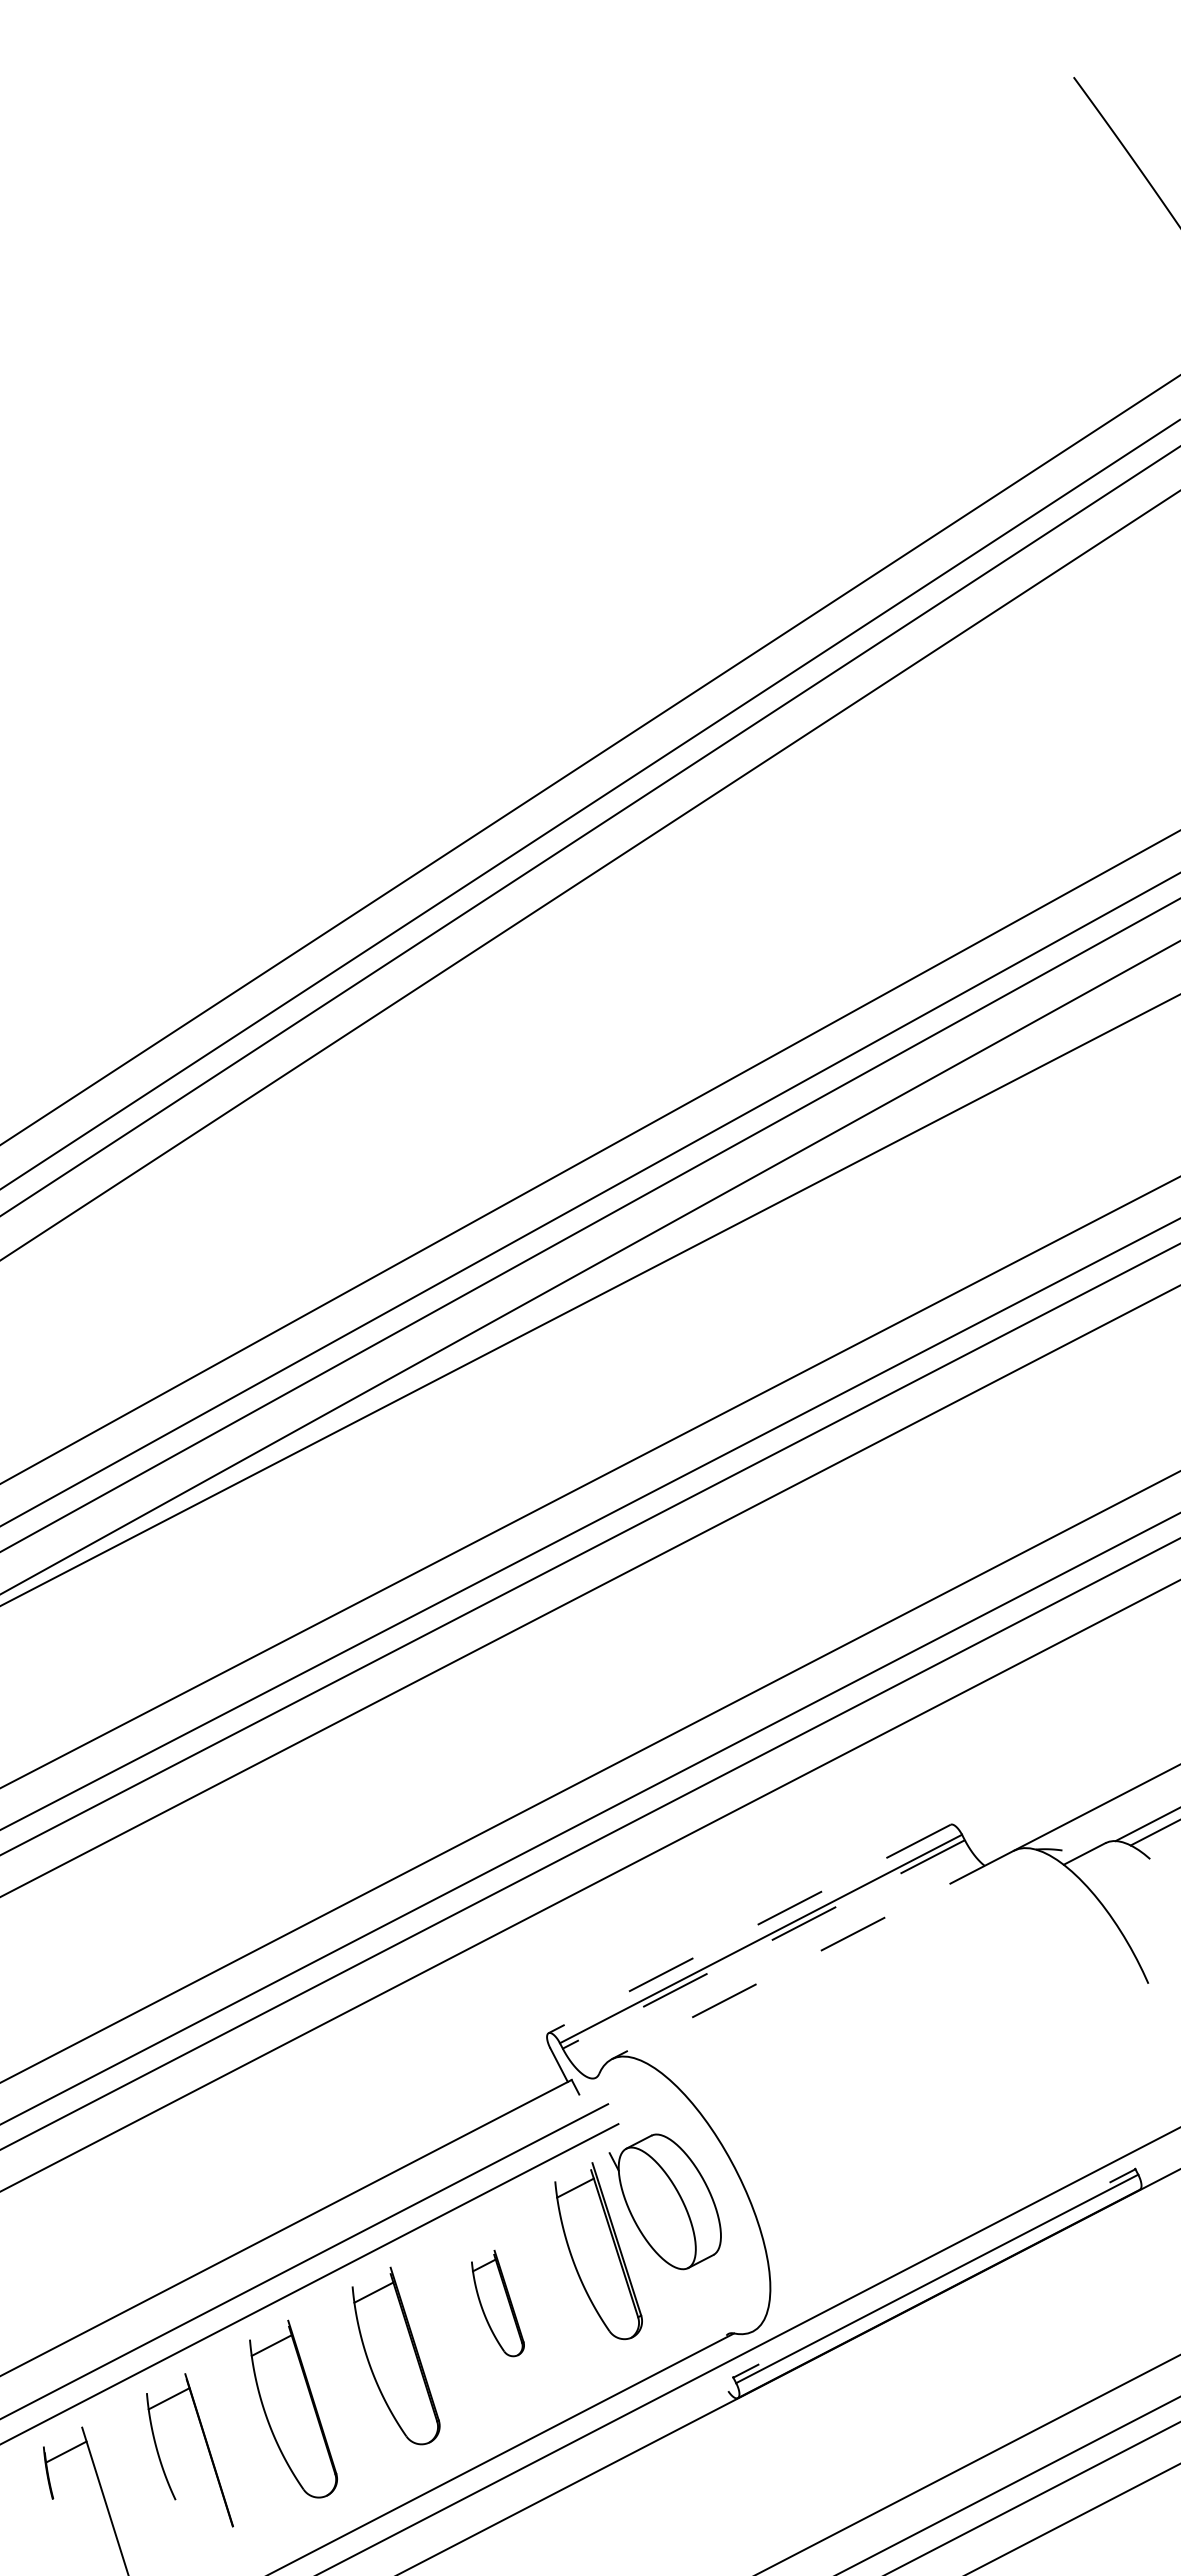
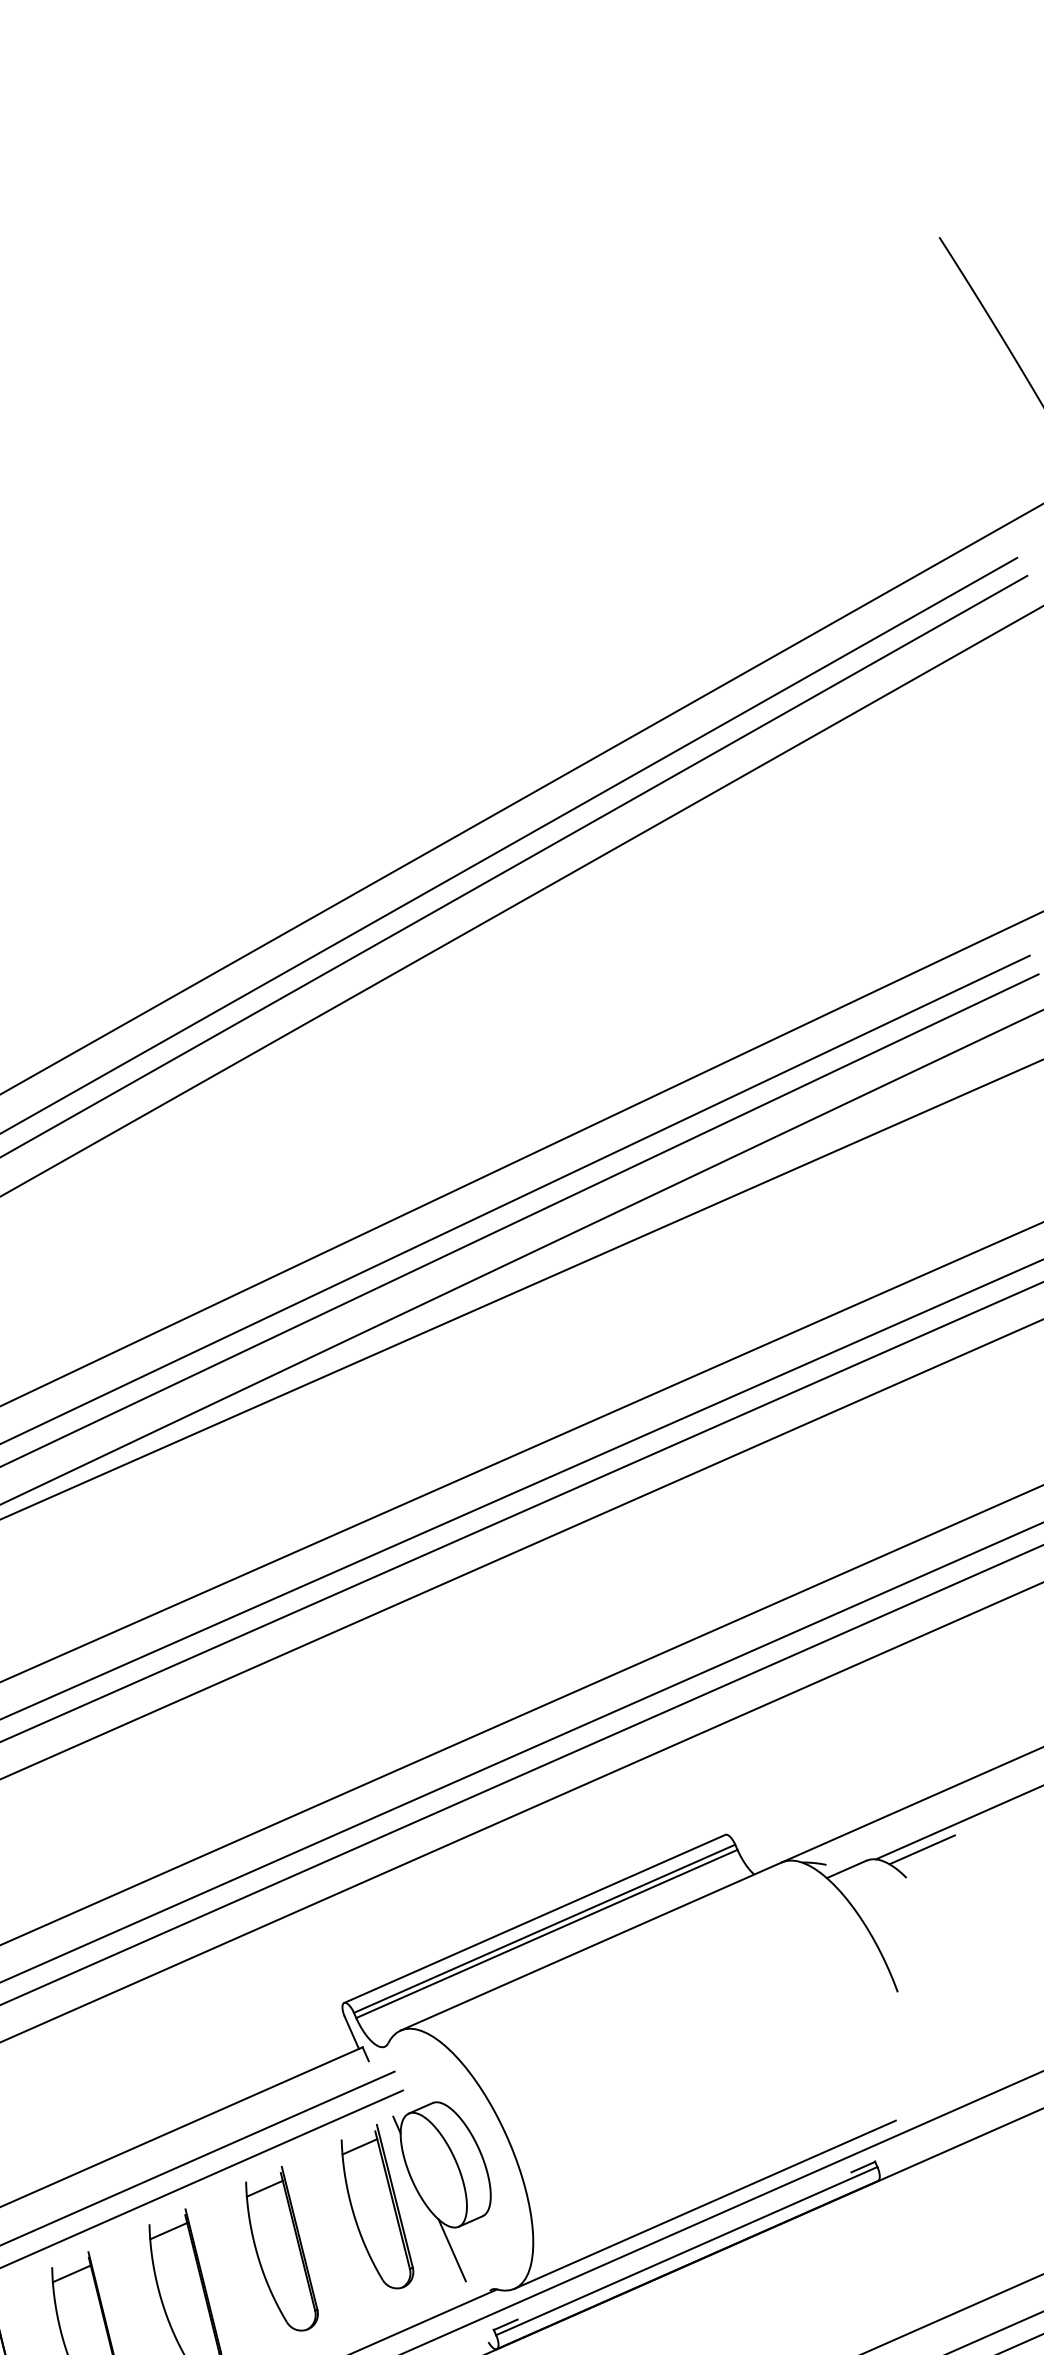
line: (749, 1929) -> (534, 1919), dashed -> solid
line: (763, 1944) -> (546, 1933), dashed -> solid
line: (812, 1955) -> (590, 1946), dashed -> solid
line: (954, 2227) -> (705, 2204), added
line: (682, 2293) -> (452, 2249), added
part: (497, 2303) -> (281, 2248), size x1.67

